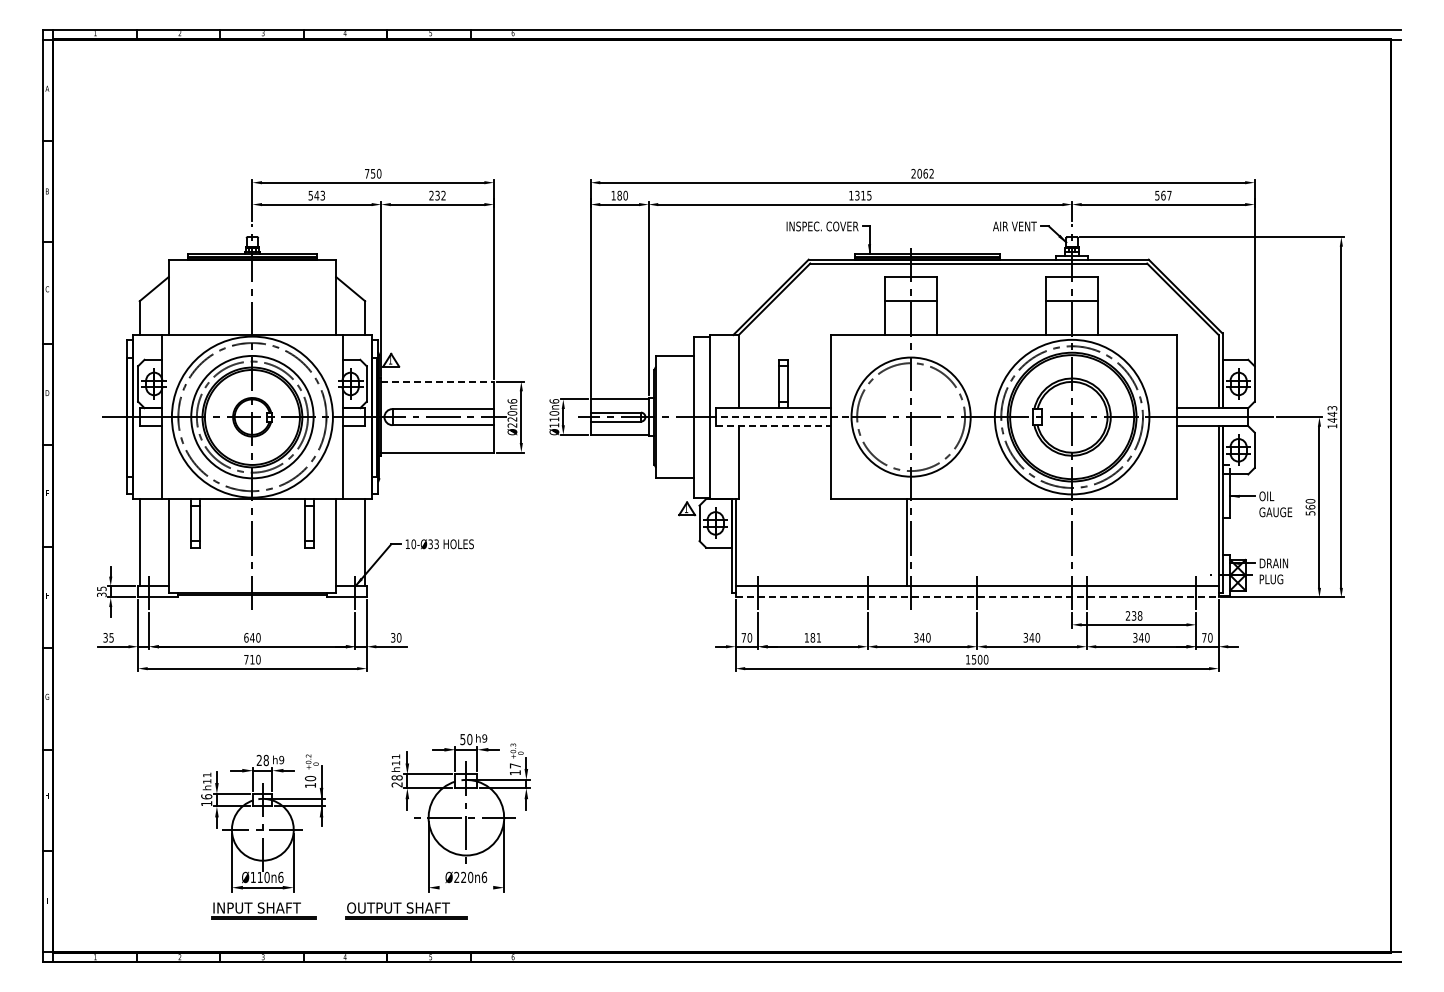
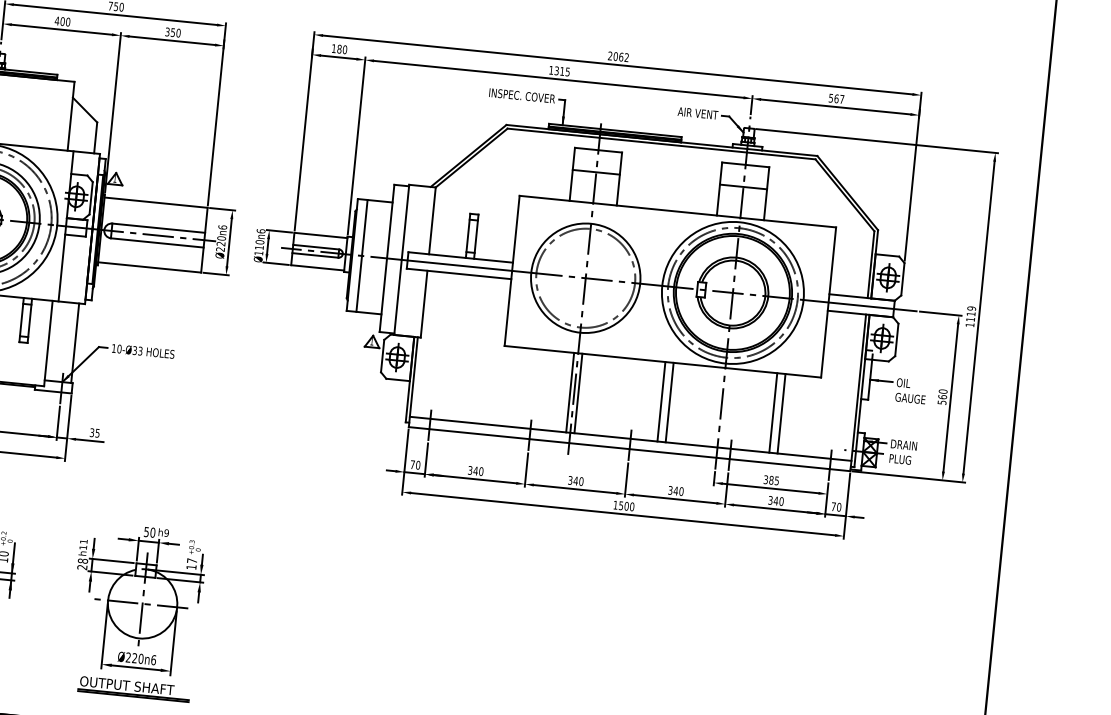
text: (316, 195) -> (62, 21), 543 -> 400
text: (437, 195) -> (173, 32), 232 -> 350
line: (438, 381) -> (156, 202), dashed -> solid
text: (1332, 414) -> (971, 314), 1443 -> 1119
line: (666, 416) -> (362, 255), added
line: (780, 417) -> (466, 266), dashed -> solid
line: (773, 426) -> (459, 274), dashed -> solid
line: (915, 542) -> (578, 393), added
line: (1006, 542) -> (661, 401), added
line: (1015, 542) -> (669, 402), added
line: (1128, 542) -> (773, 412), added
line: (1137, 542) -> (781, 413), added
line: (977, 597) -> (629, 449), dashed -> solid
text: (1133, 615) -> (770, 479), 238 -> 385
text: (398, 637) -> (97, 432), 30 -> 35
text: (812, 637) -> (475, 470), 181 -> 340
line: (466, 887) -> (136, 667), added
part: (406, 910) -> (134, 688), moved

